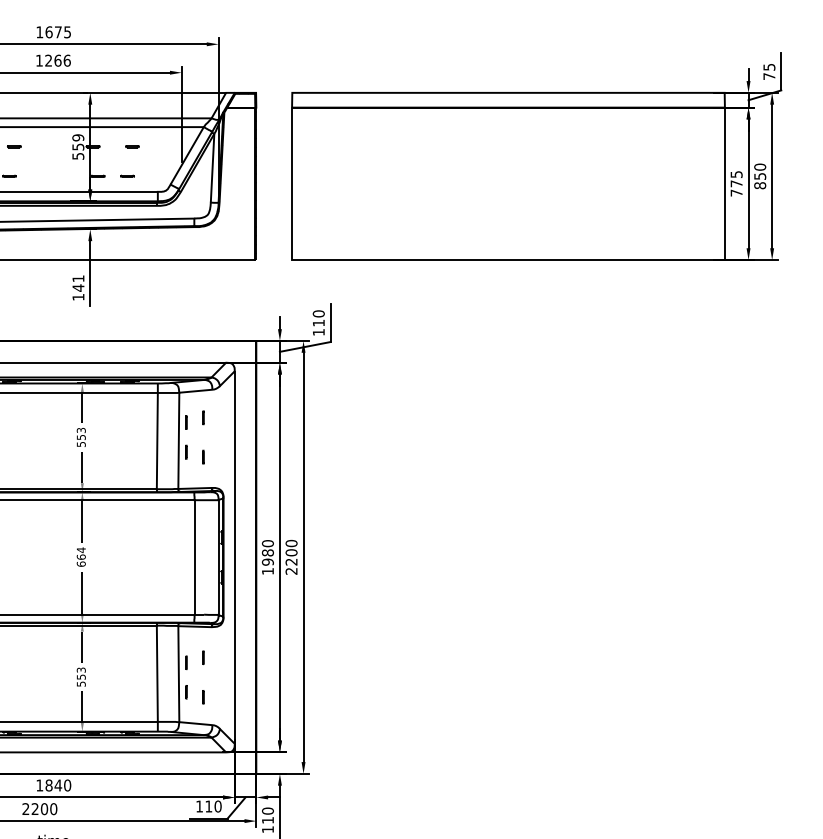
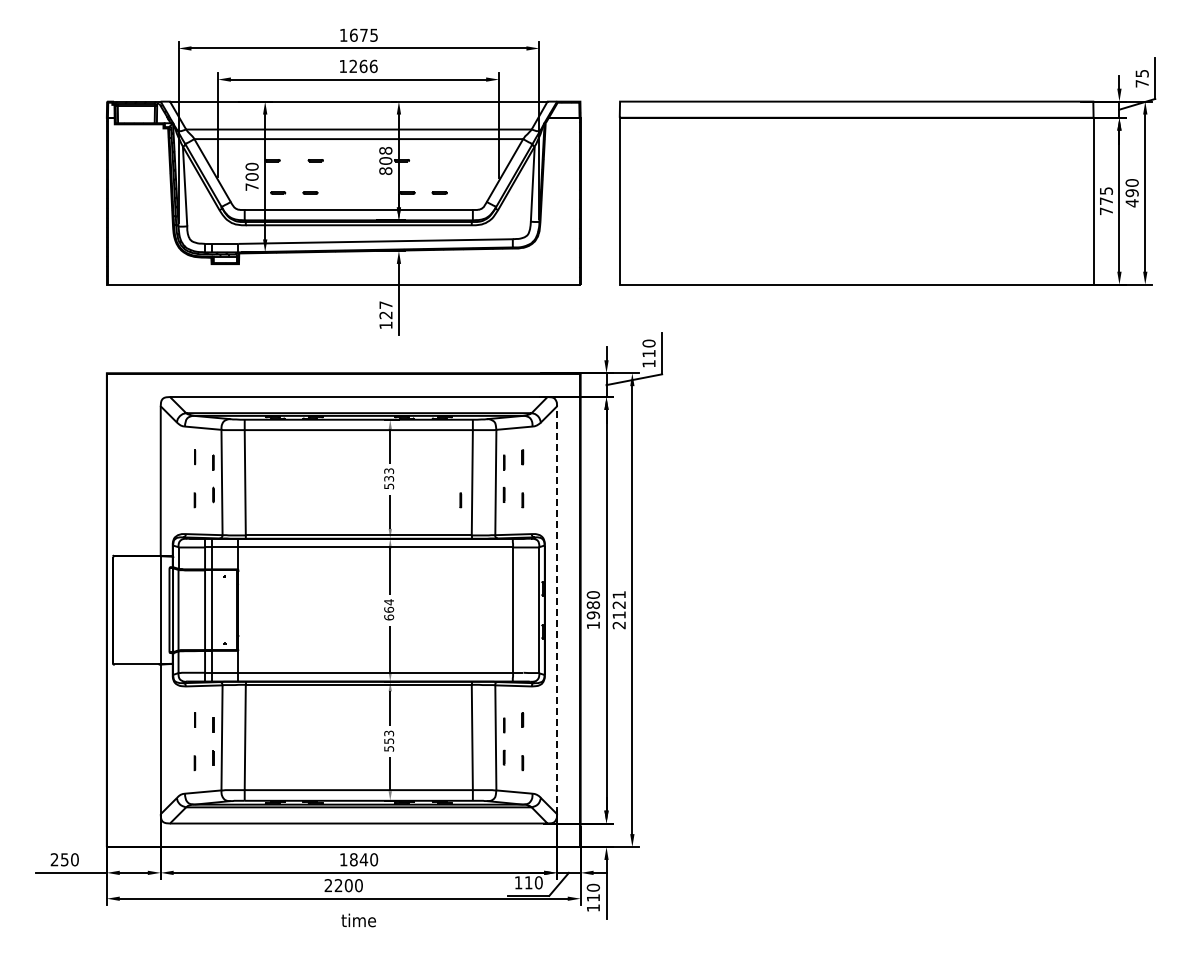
text: (78, 146) -> (385, 160), 559 -> 808
part: (131, 146) -> (444, 160), removed
text: (759, 181) -> (1131, 198), 850 -> 490
text: (78, 283) -> (385, 310), 141 -> 127
text: (80, 437) -> (388, 478), 553 -> 533
line: (146, 457) -> (460, 500), added
text: (290, 552) -> (618, 604), 2200 -> 2121
line: (235, 557) -> (557, 610), solid -> dashed

